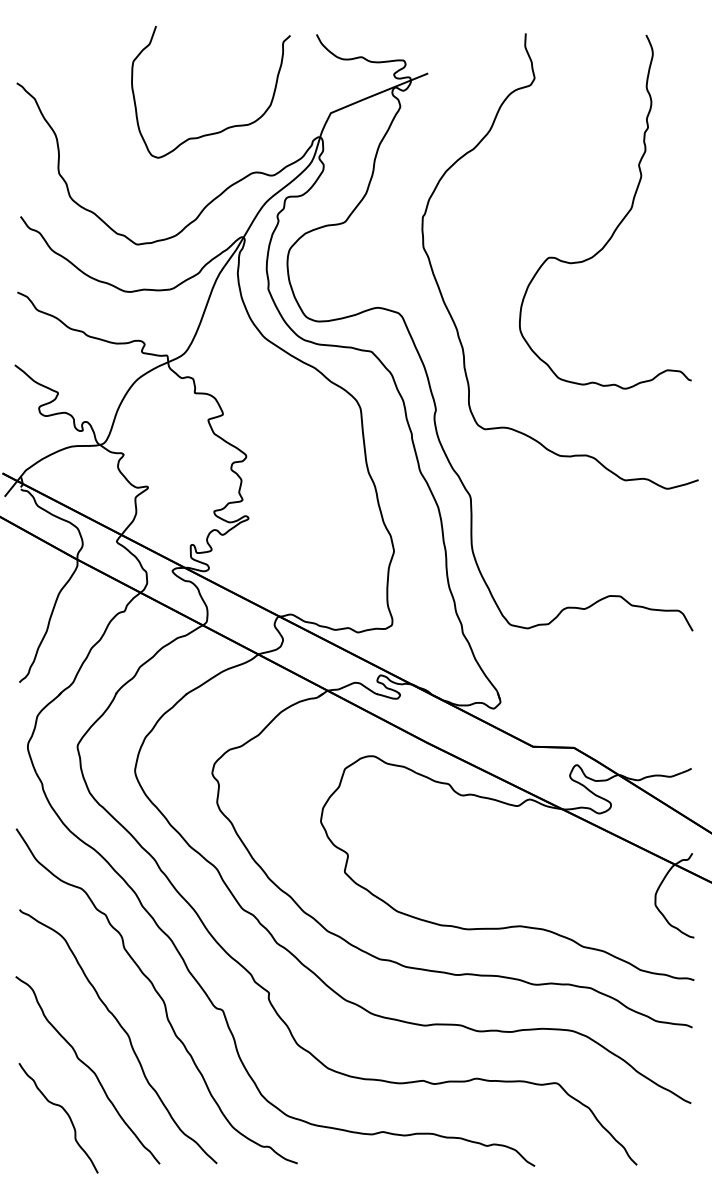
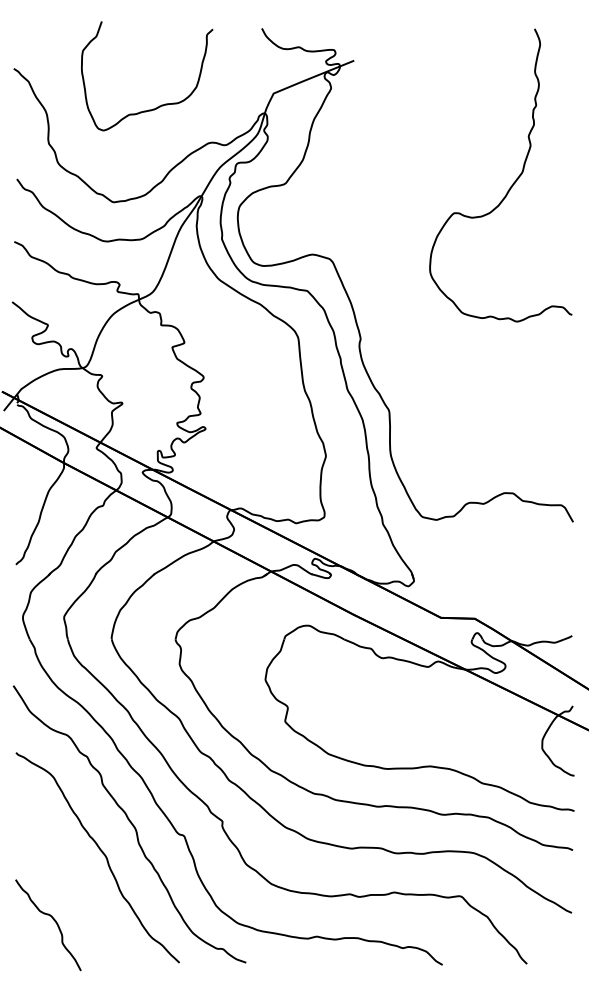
curve: (226, 127) -> (160, 105), moved
curve: (451, 314) -> (373, 260), removed
curve: (88, 1068) -> (73, 884), removed

